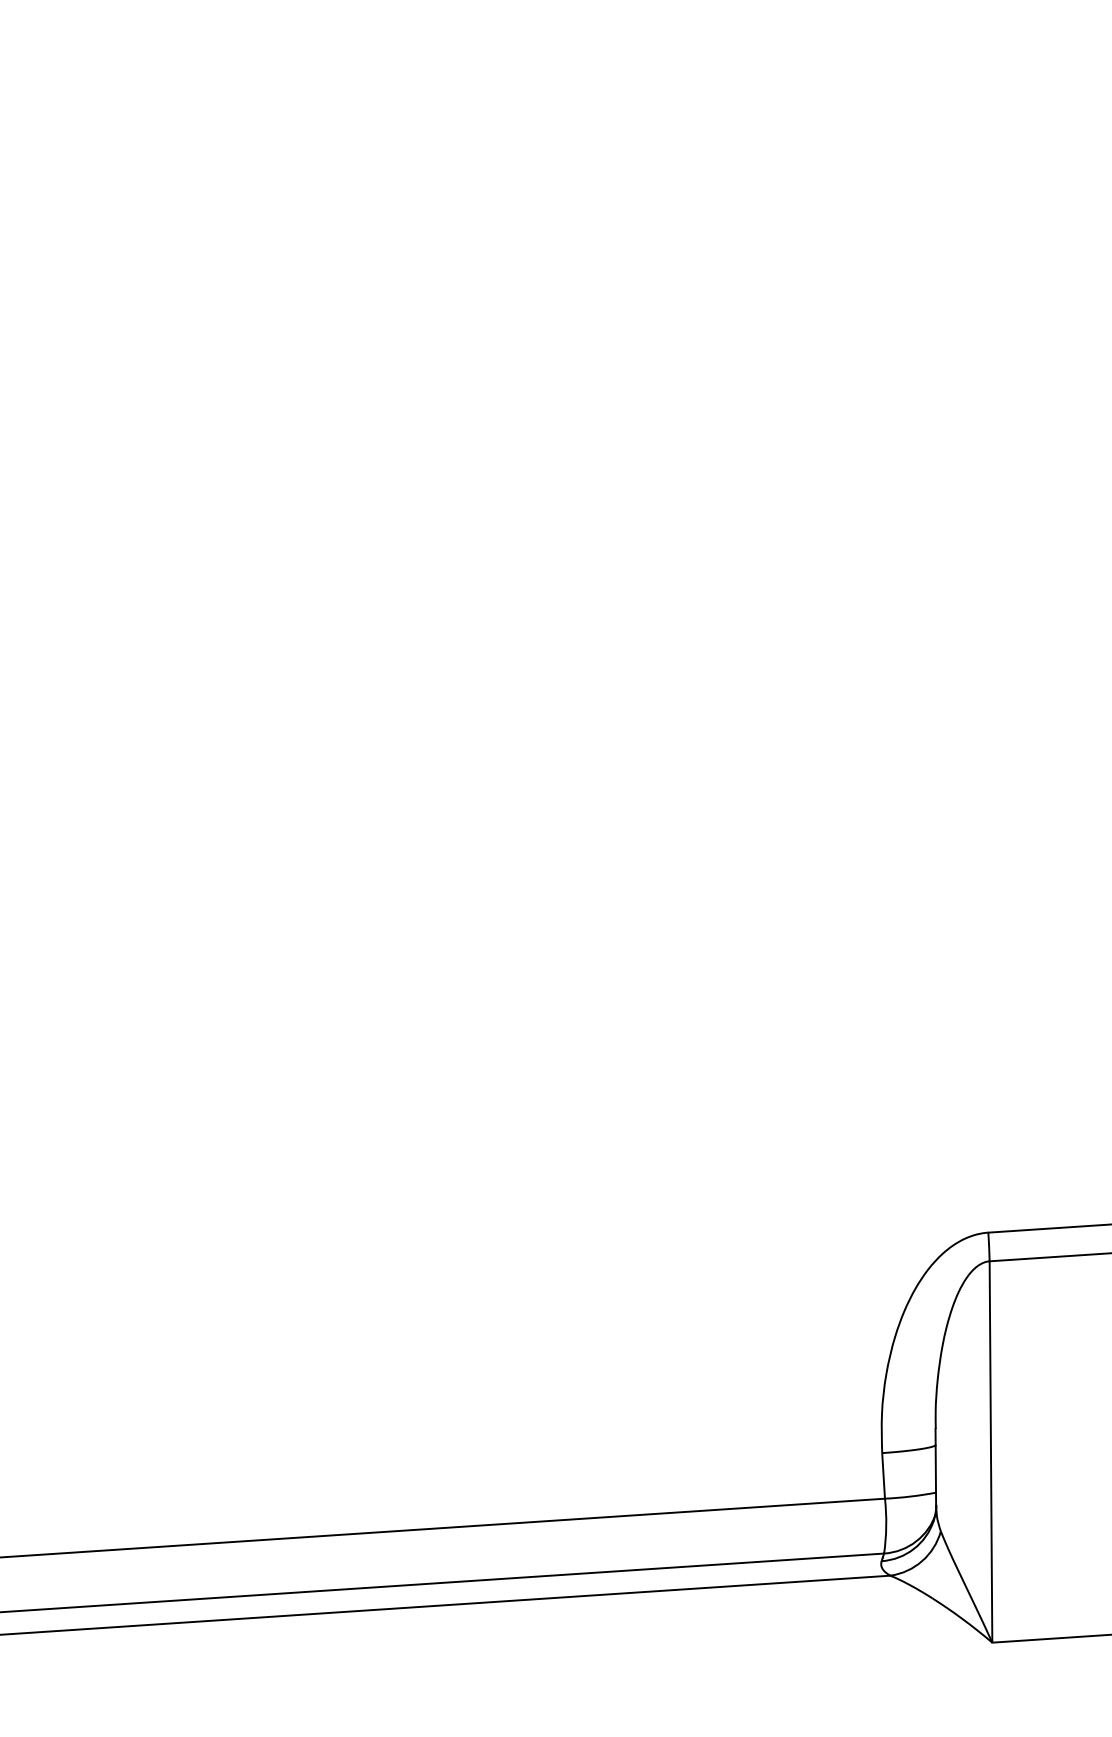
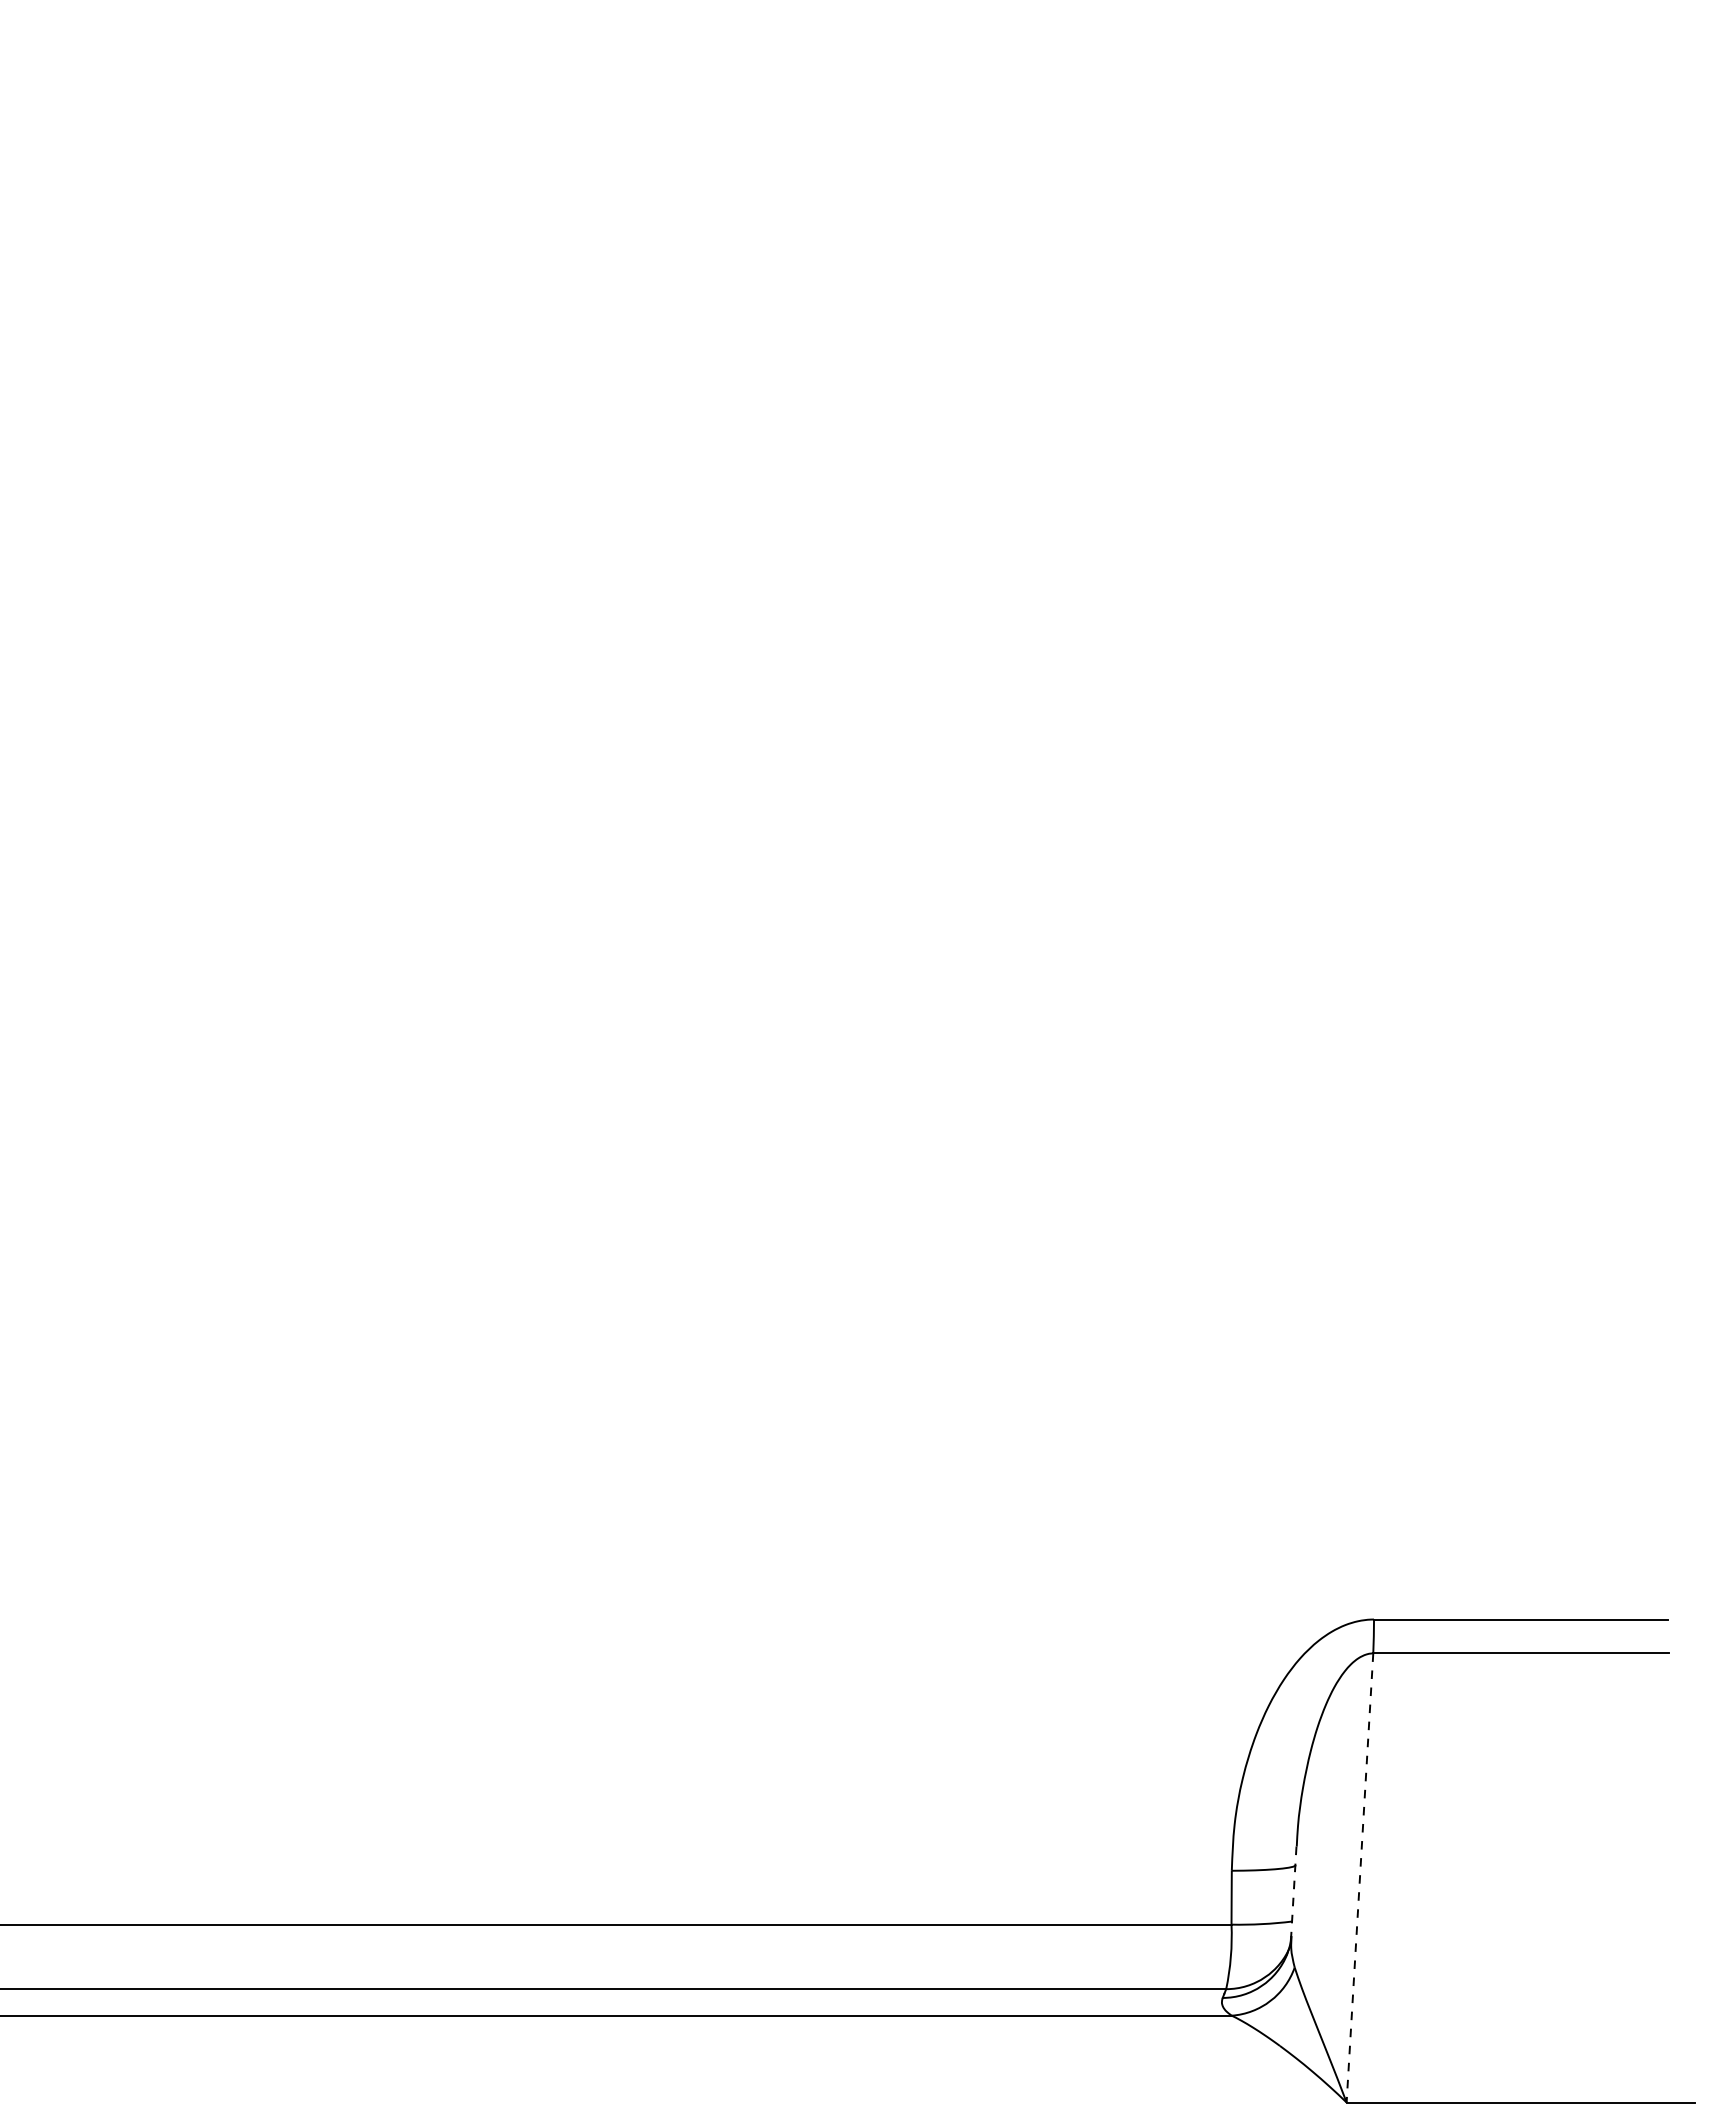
line: (990, 1451) -> (1359, 1877), solid -> dashed
line: (935, 1467) -> (1293, 1891), solid -> dashed

